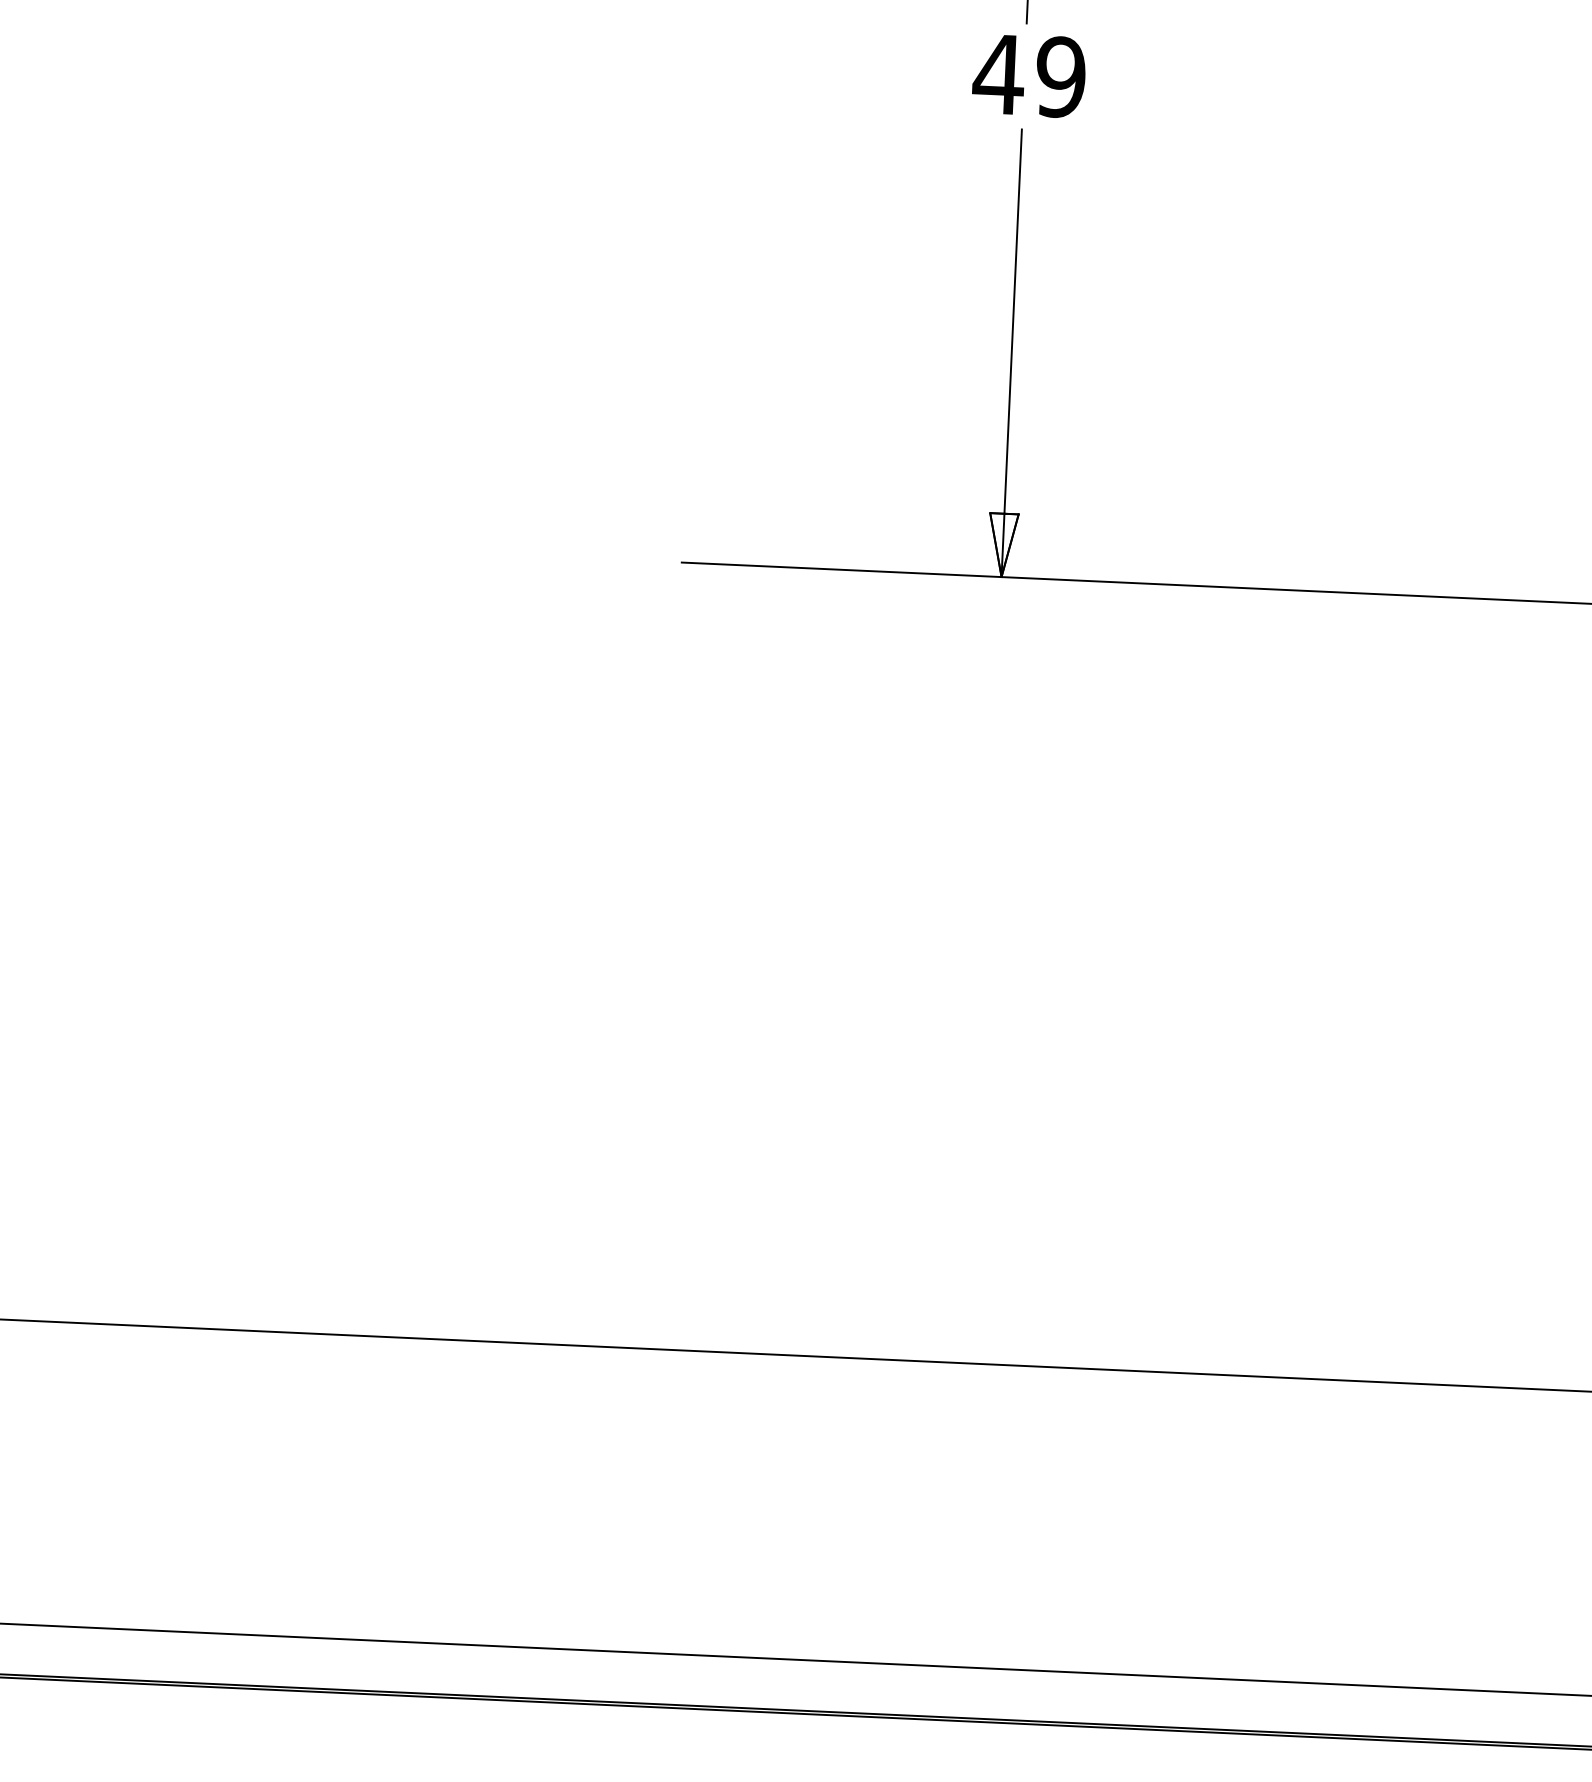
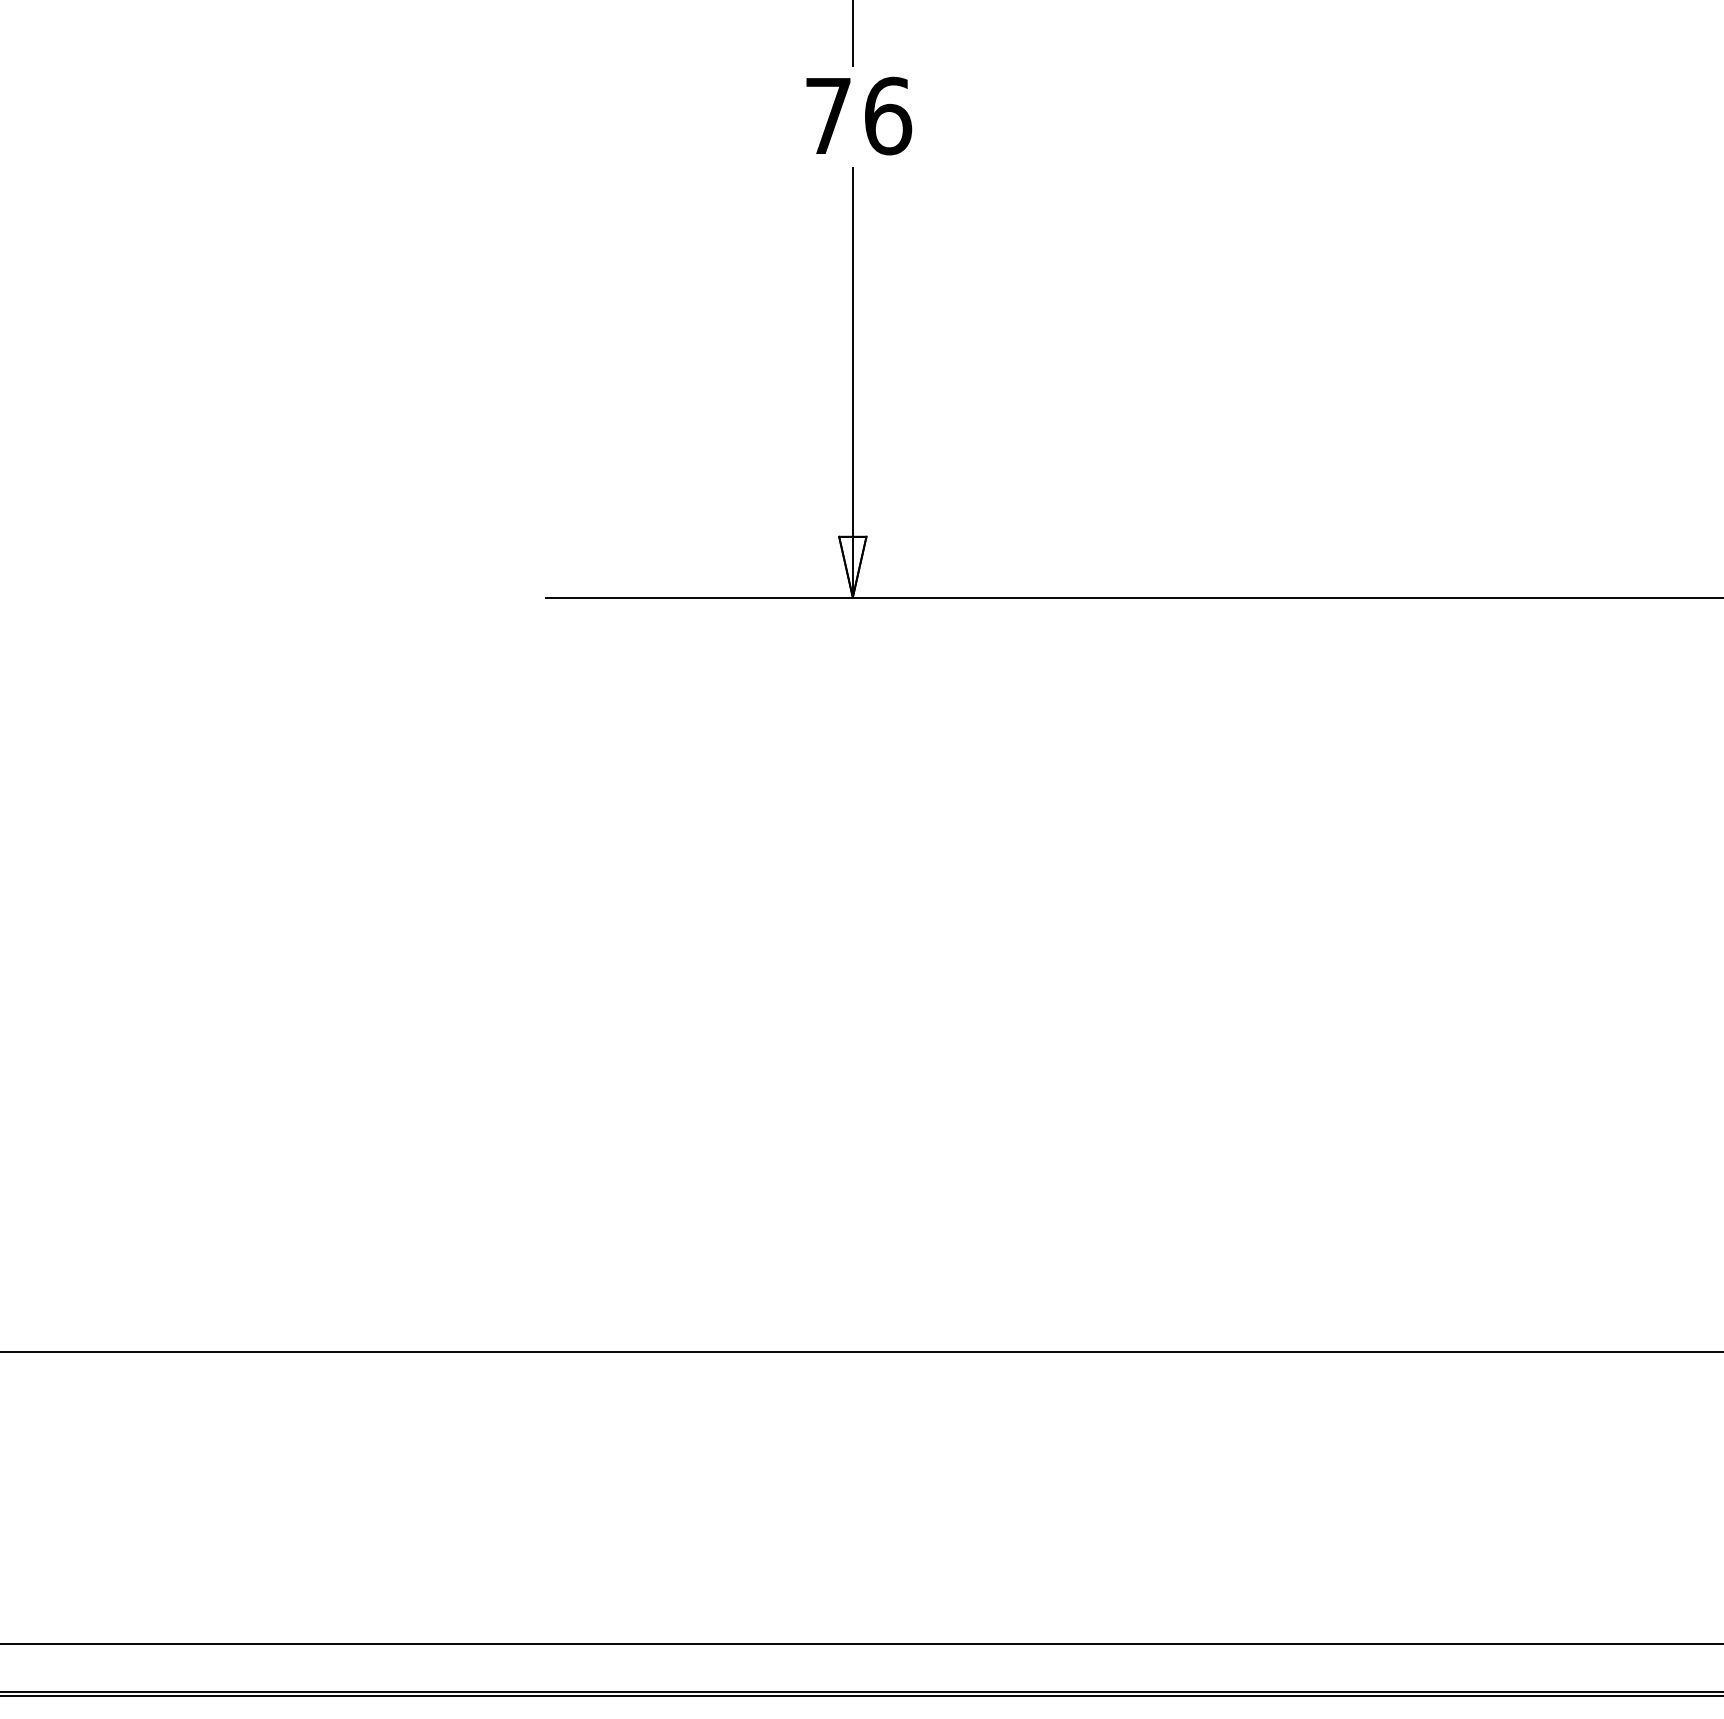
text: (1029, 75) -> (857, 115), 49 -> 76

